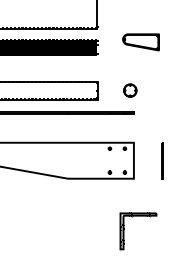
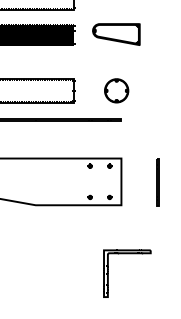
part: (140, 42) -> (115, 34), moved
part: (130, 90) -> (116, 90), size x1.43

